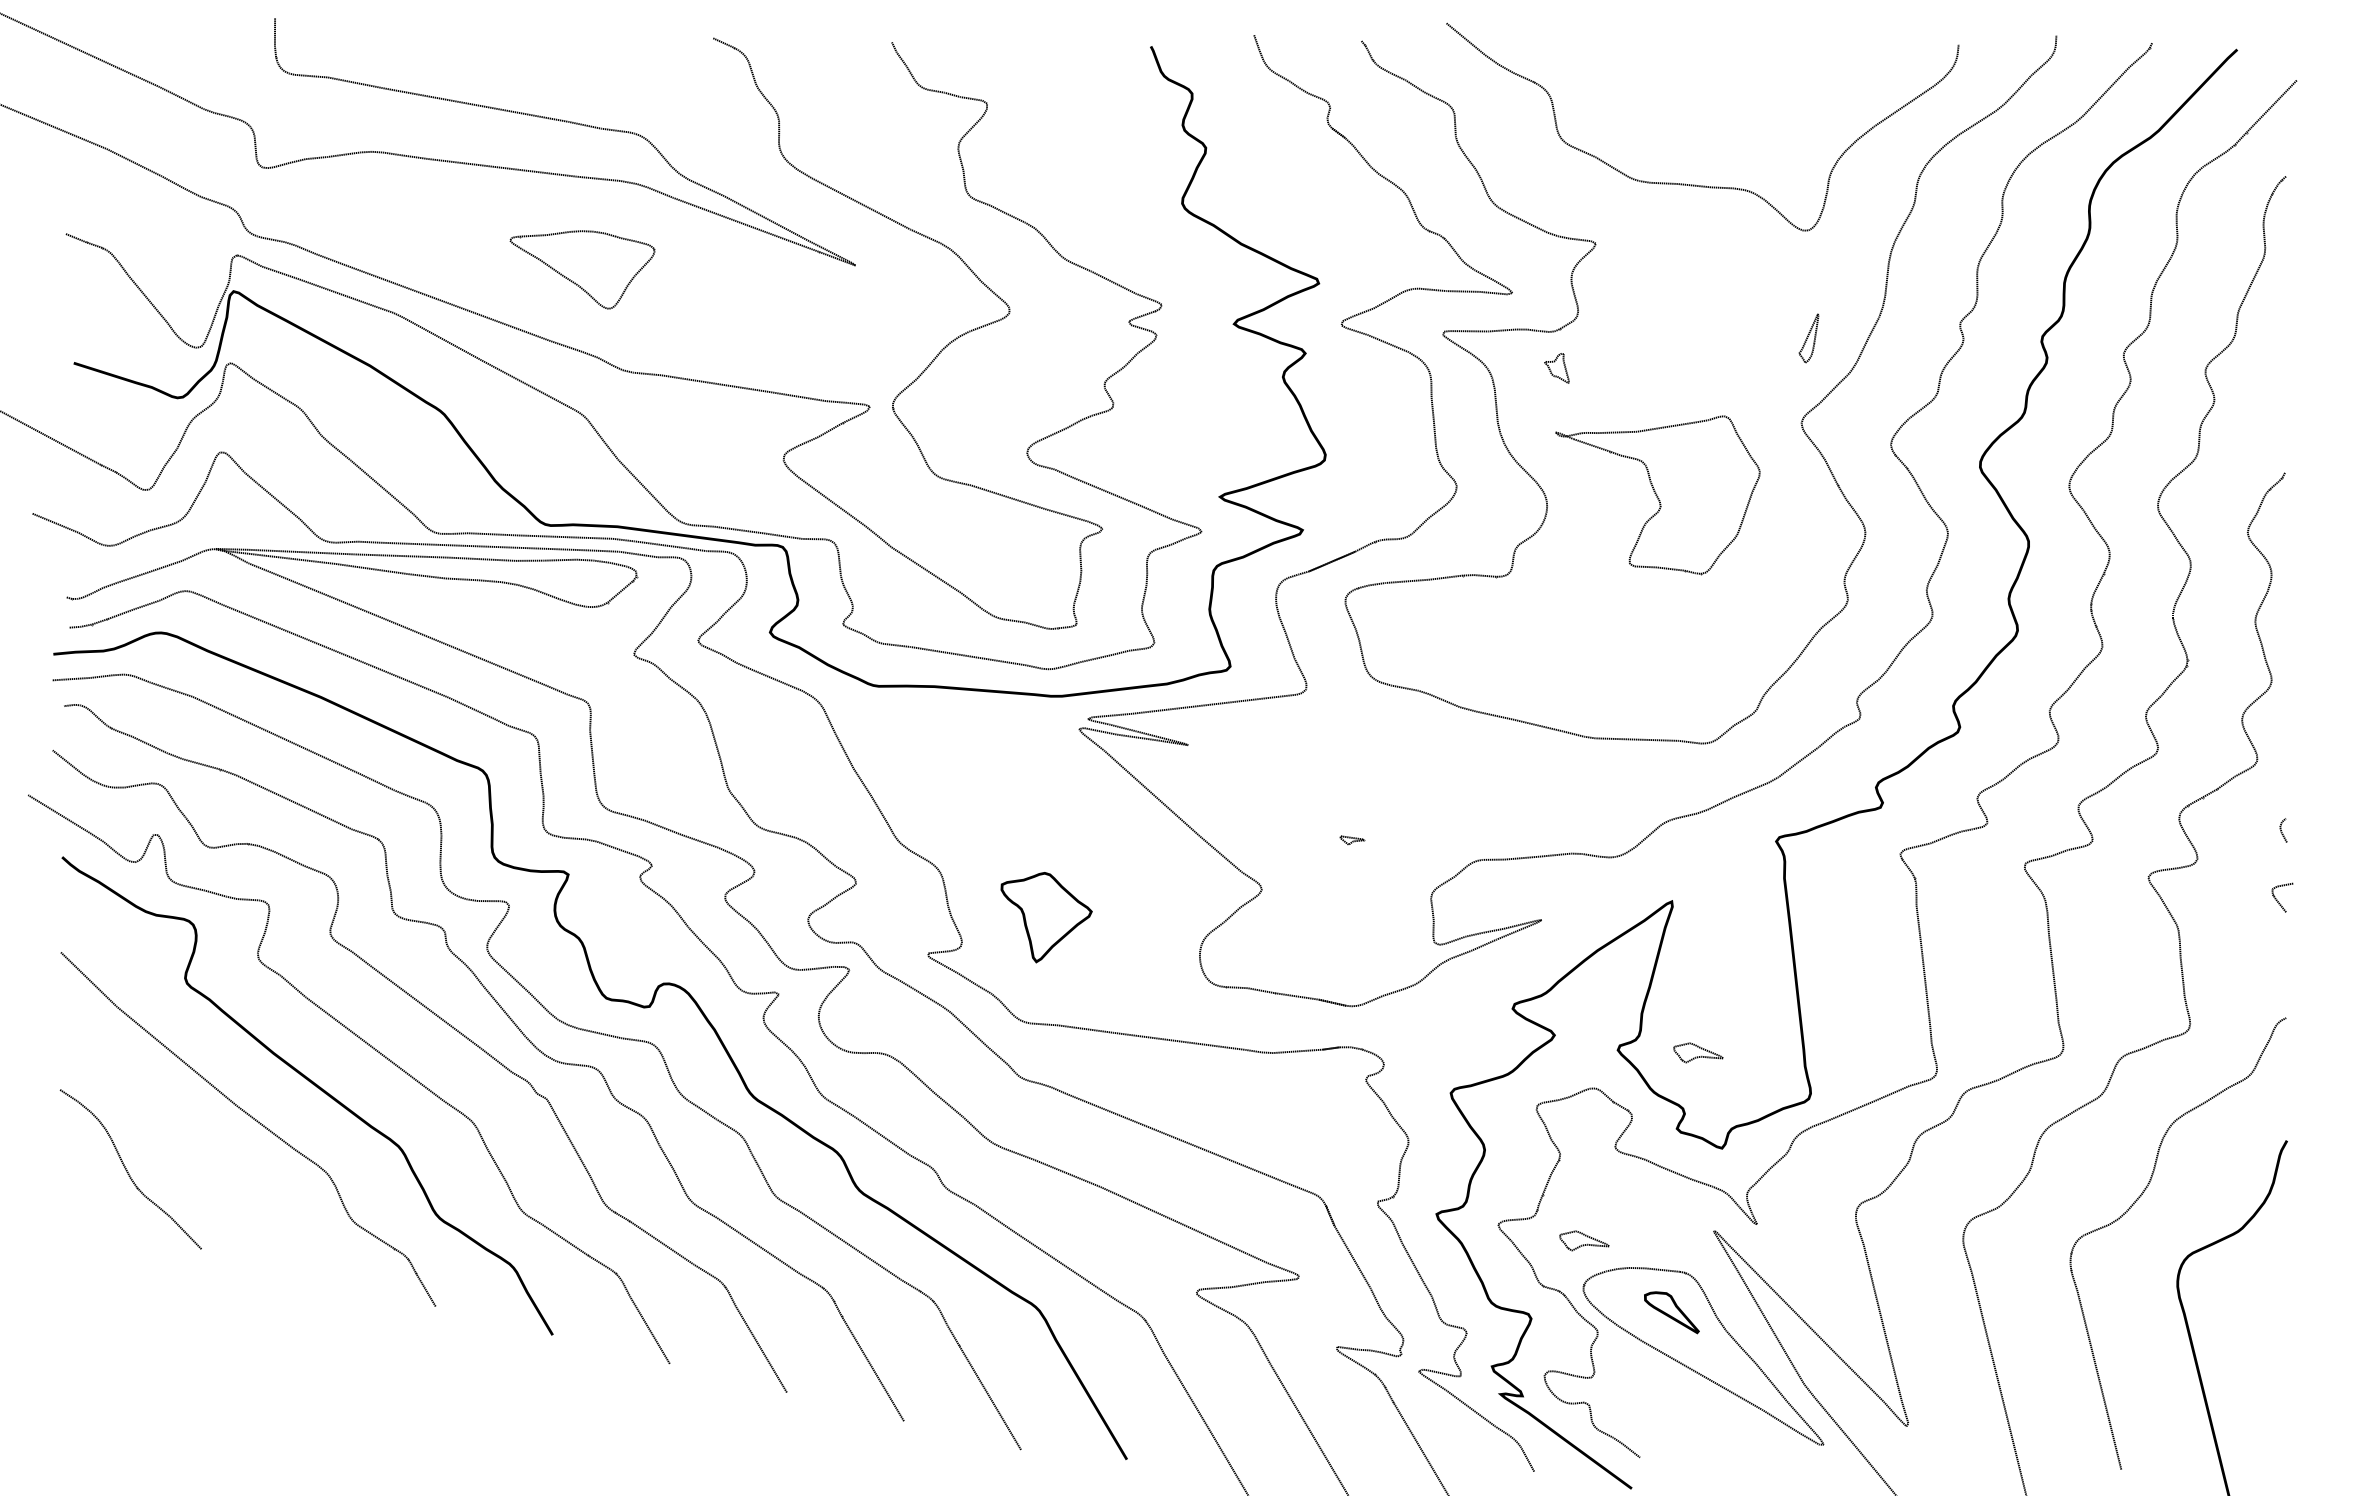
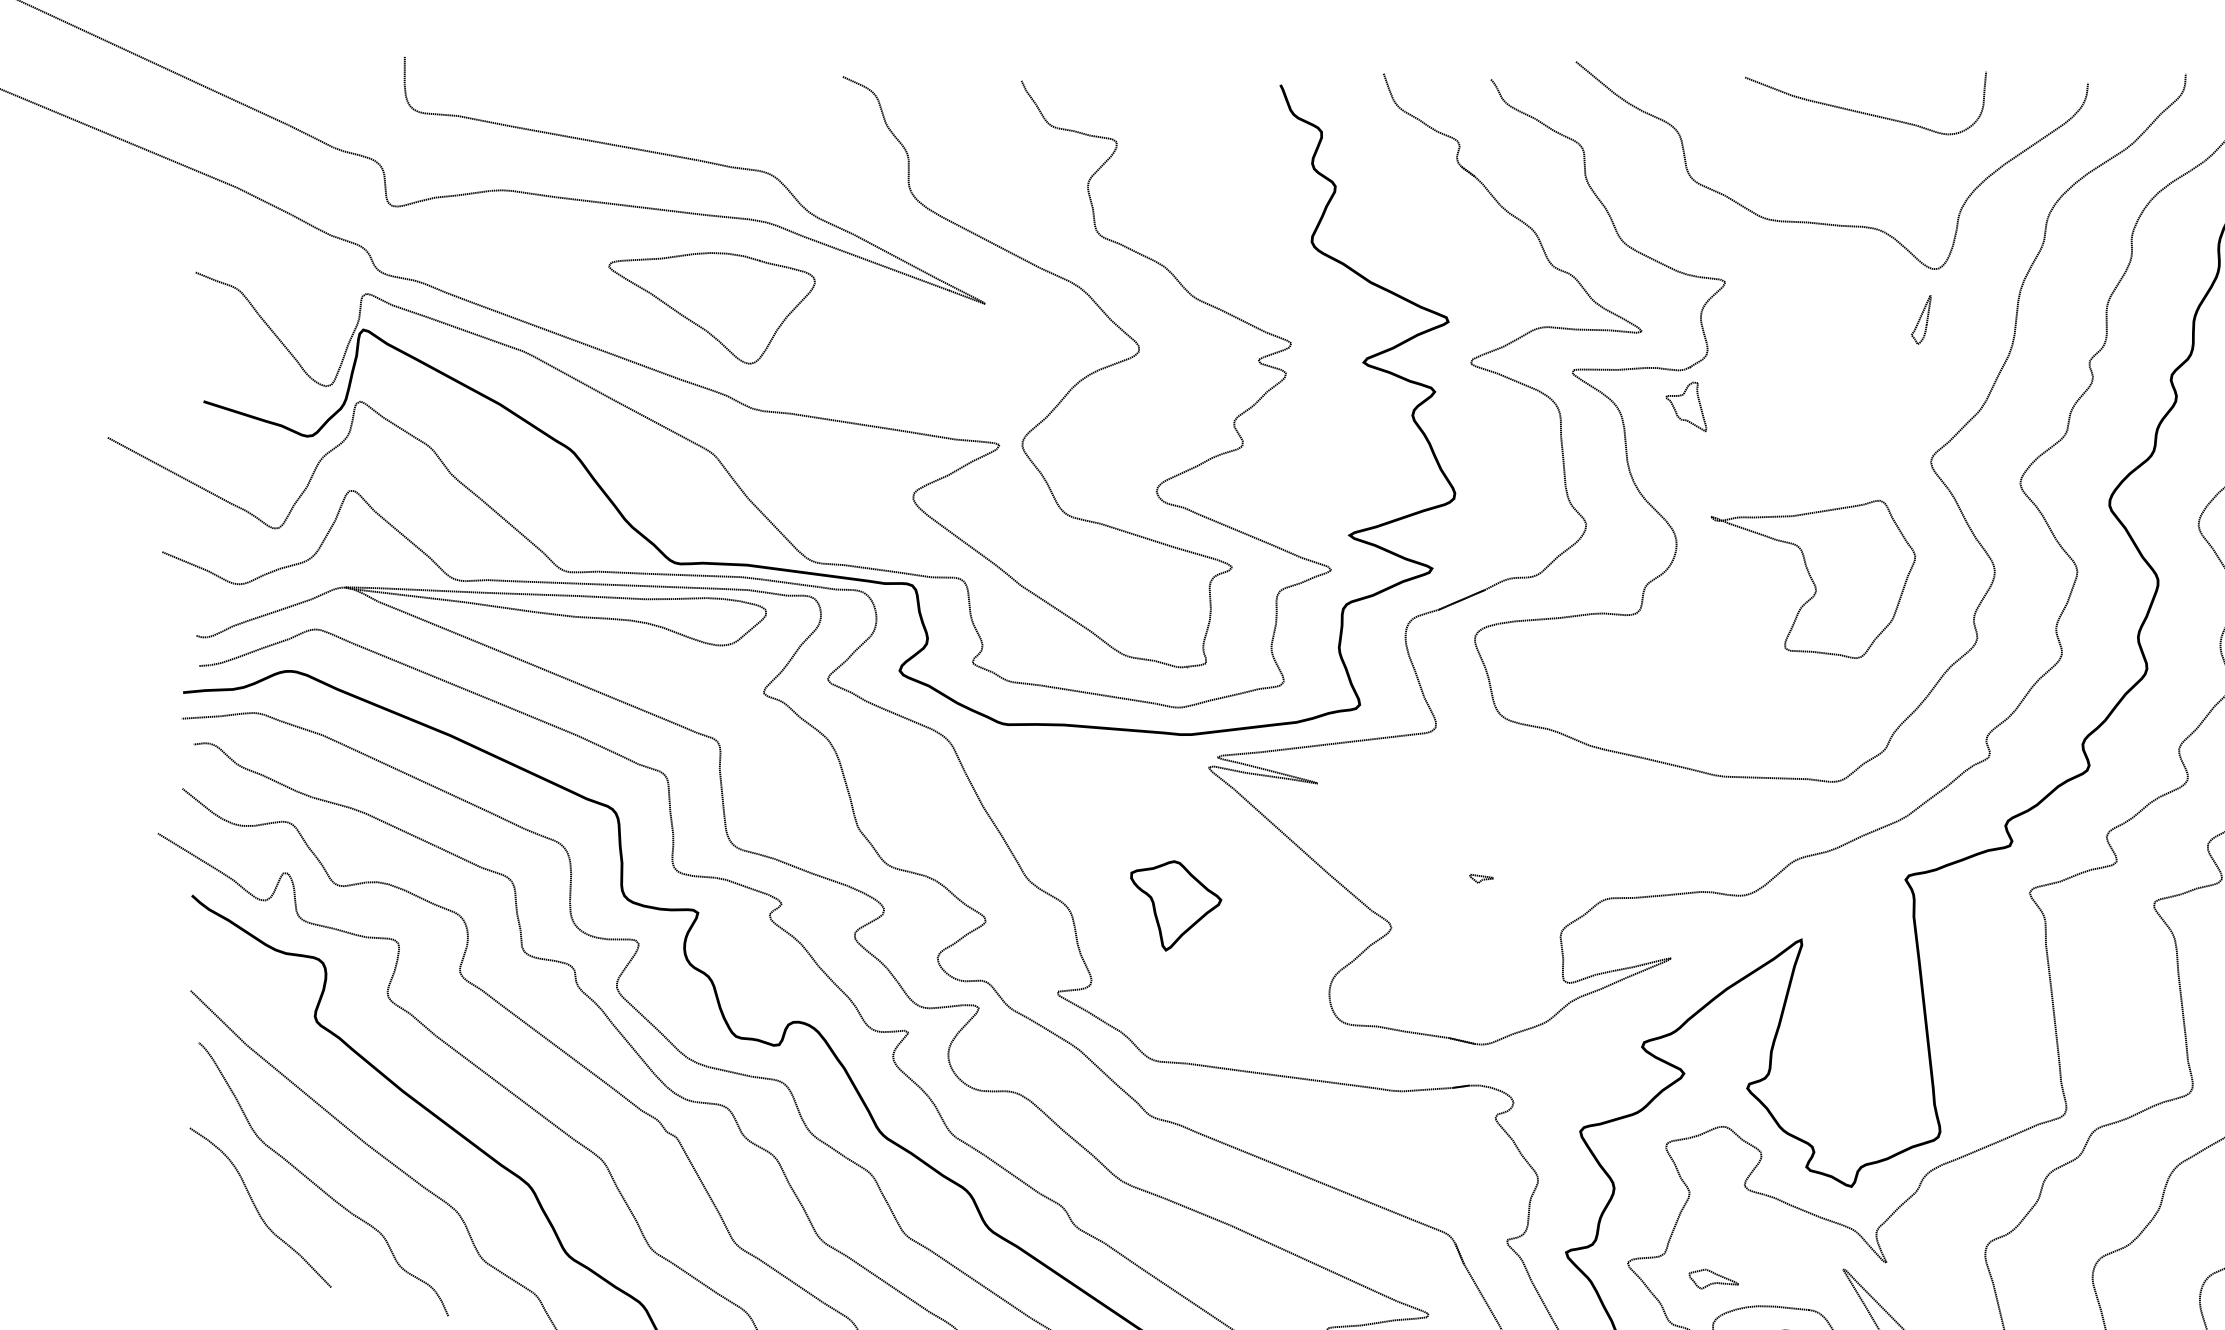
curve: (1734, 73) -> (1863, 111), added
part: (582, 269) -> (712, 307), size x1.43
part: (1808, 338) -> (1920, 319), moved
part: (1556, 368) -> (1685, 406), size x1.67
part: (1657, 495) -> (1812, 579), moved
part: (1046, 917) -> (1176, 905), moved
part: (1698, 1052) -> (1827, 1090), removed
curve: (187, 1146) -> (317, 1184), added

